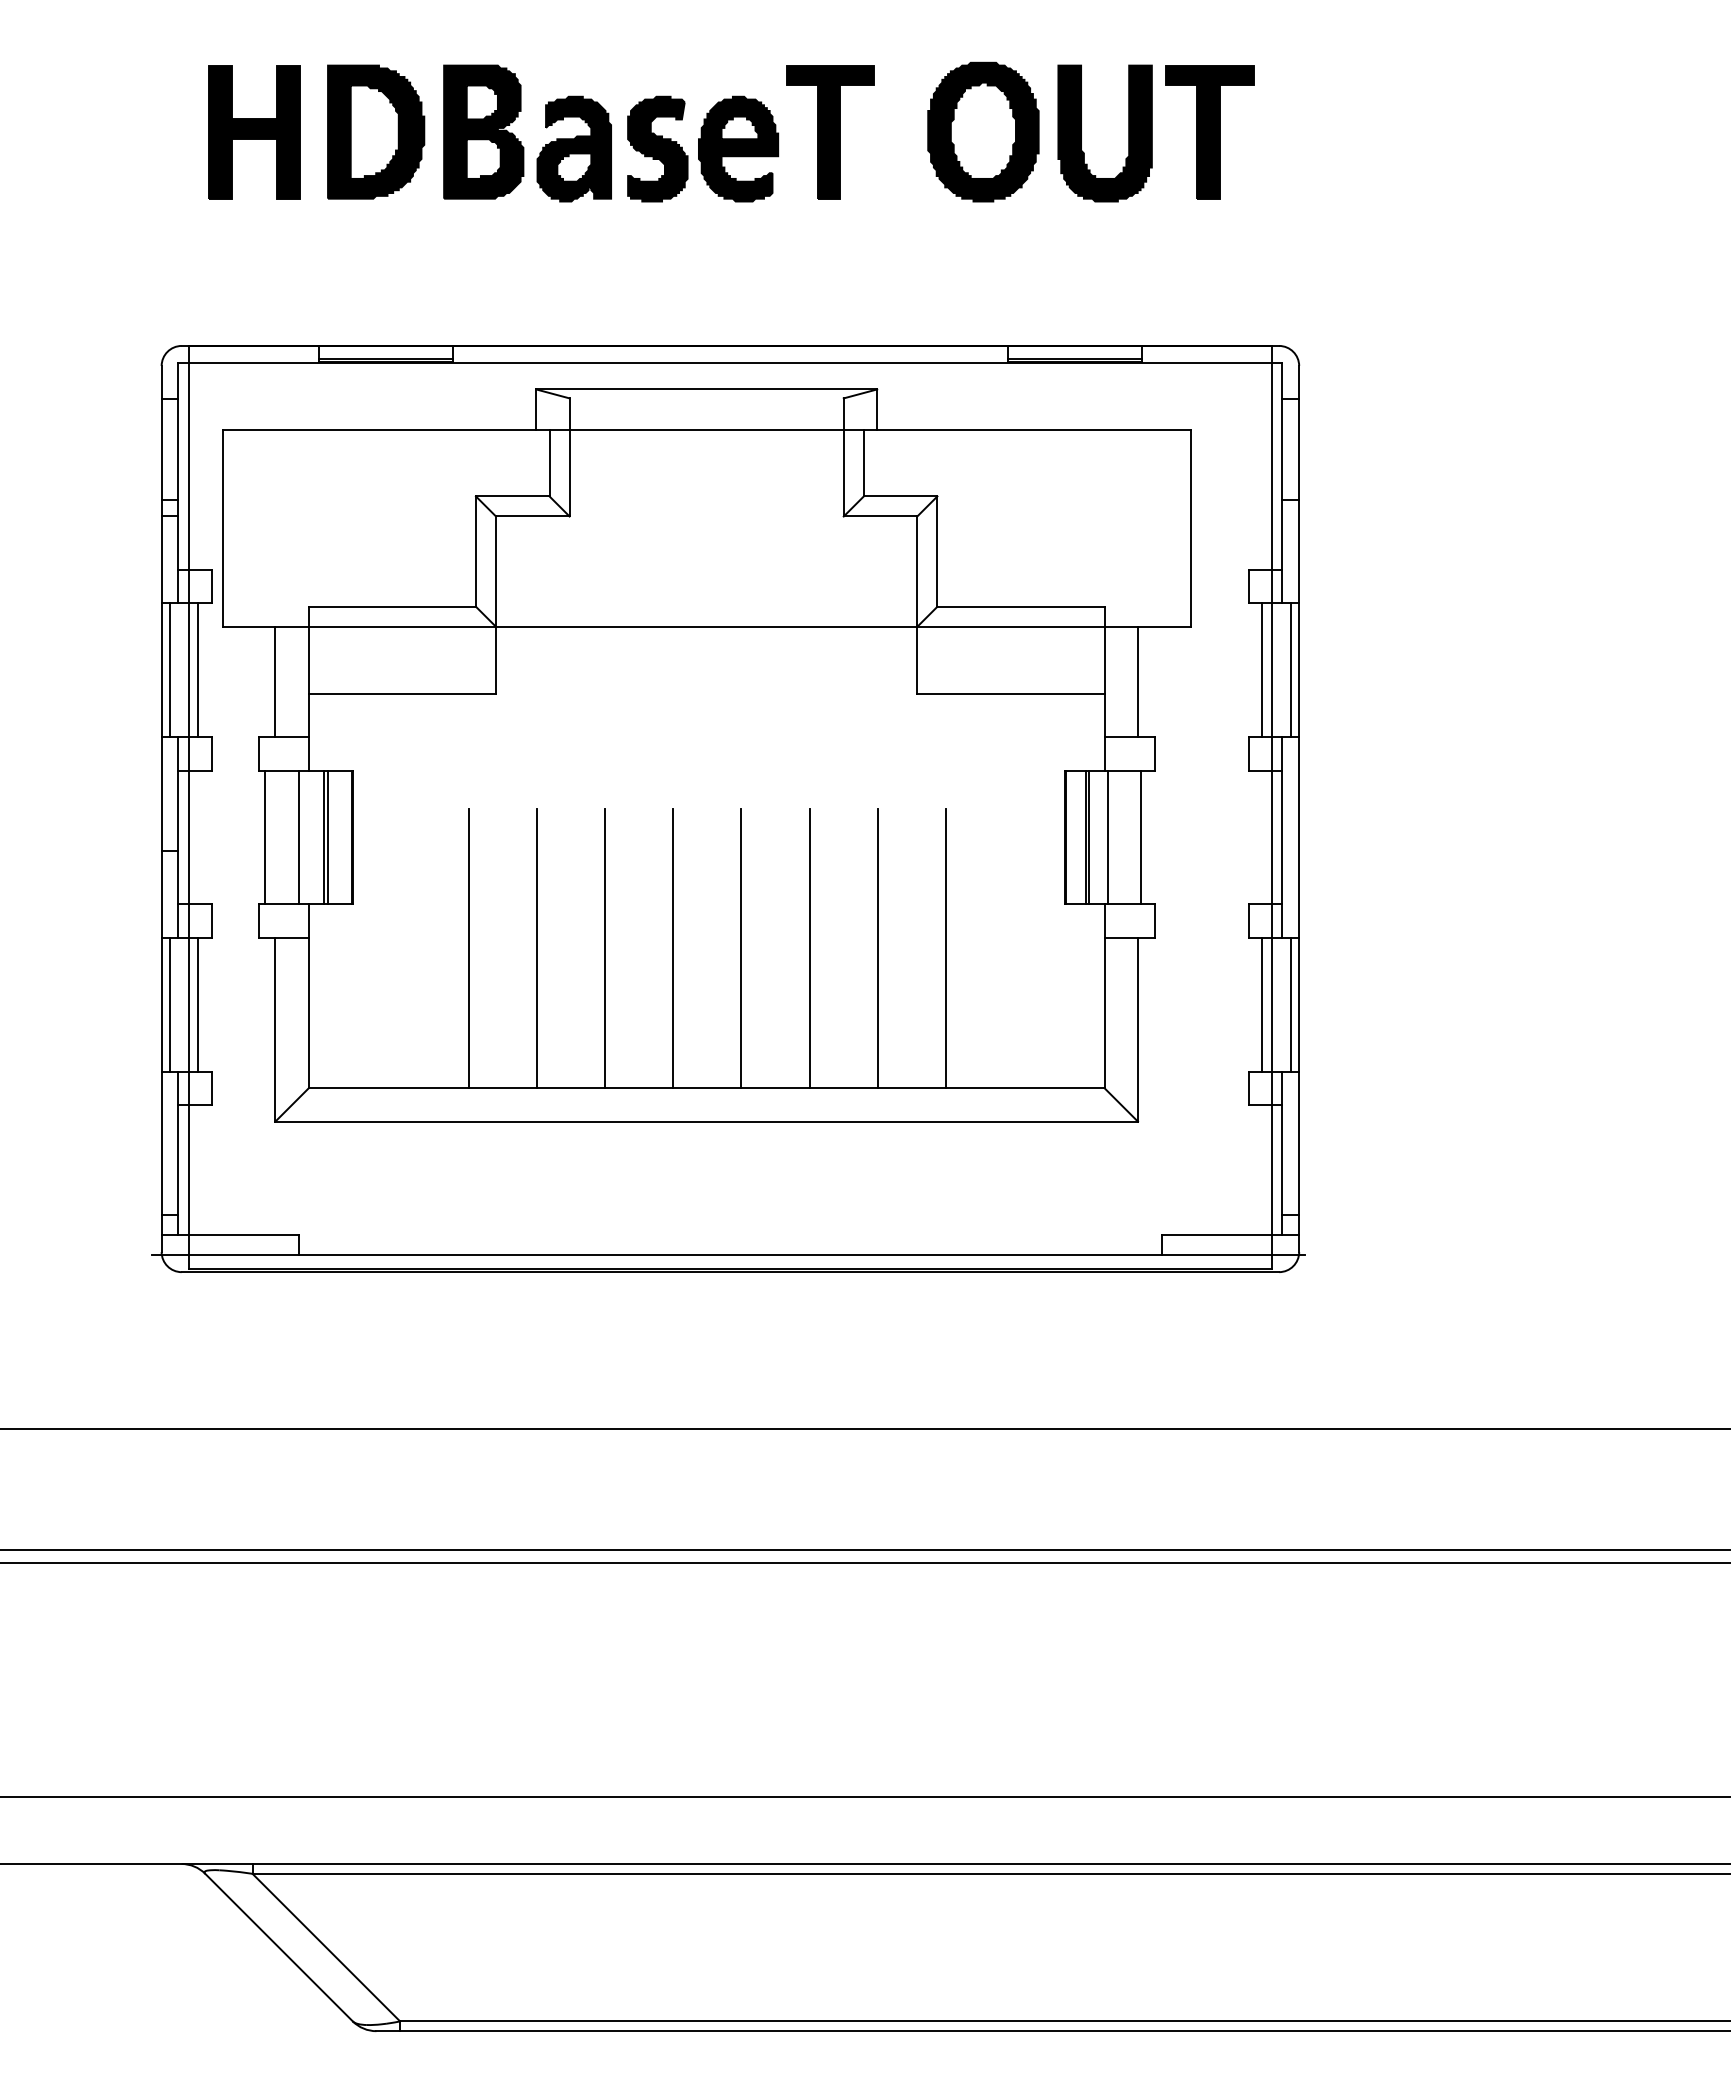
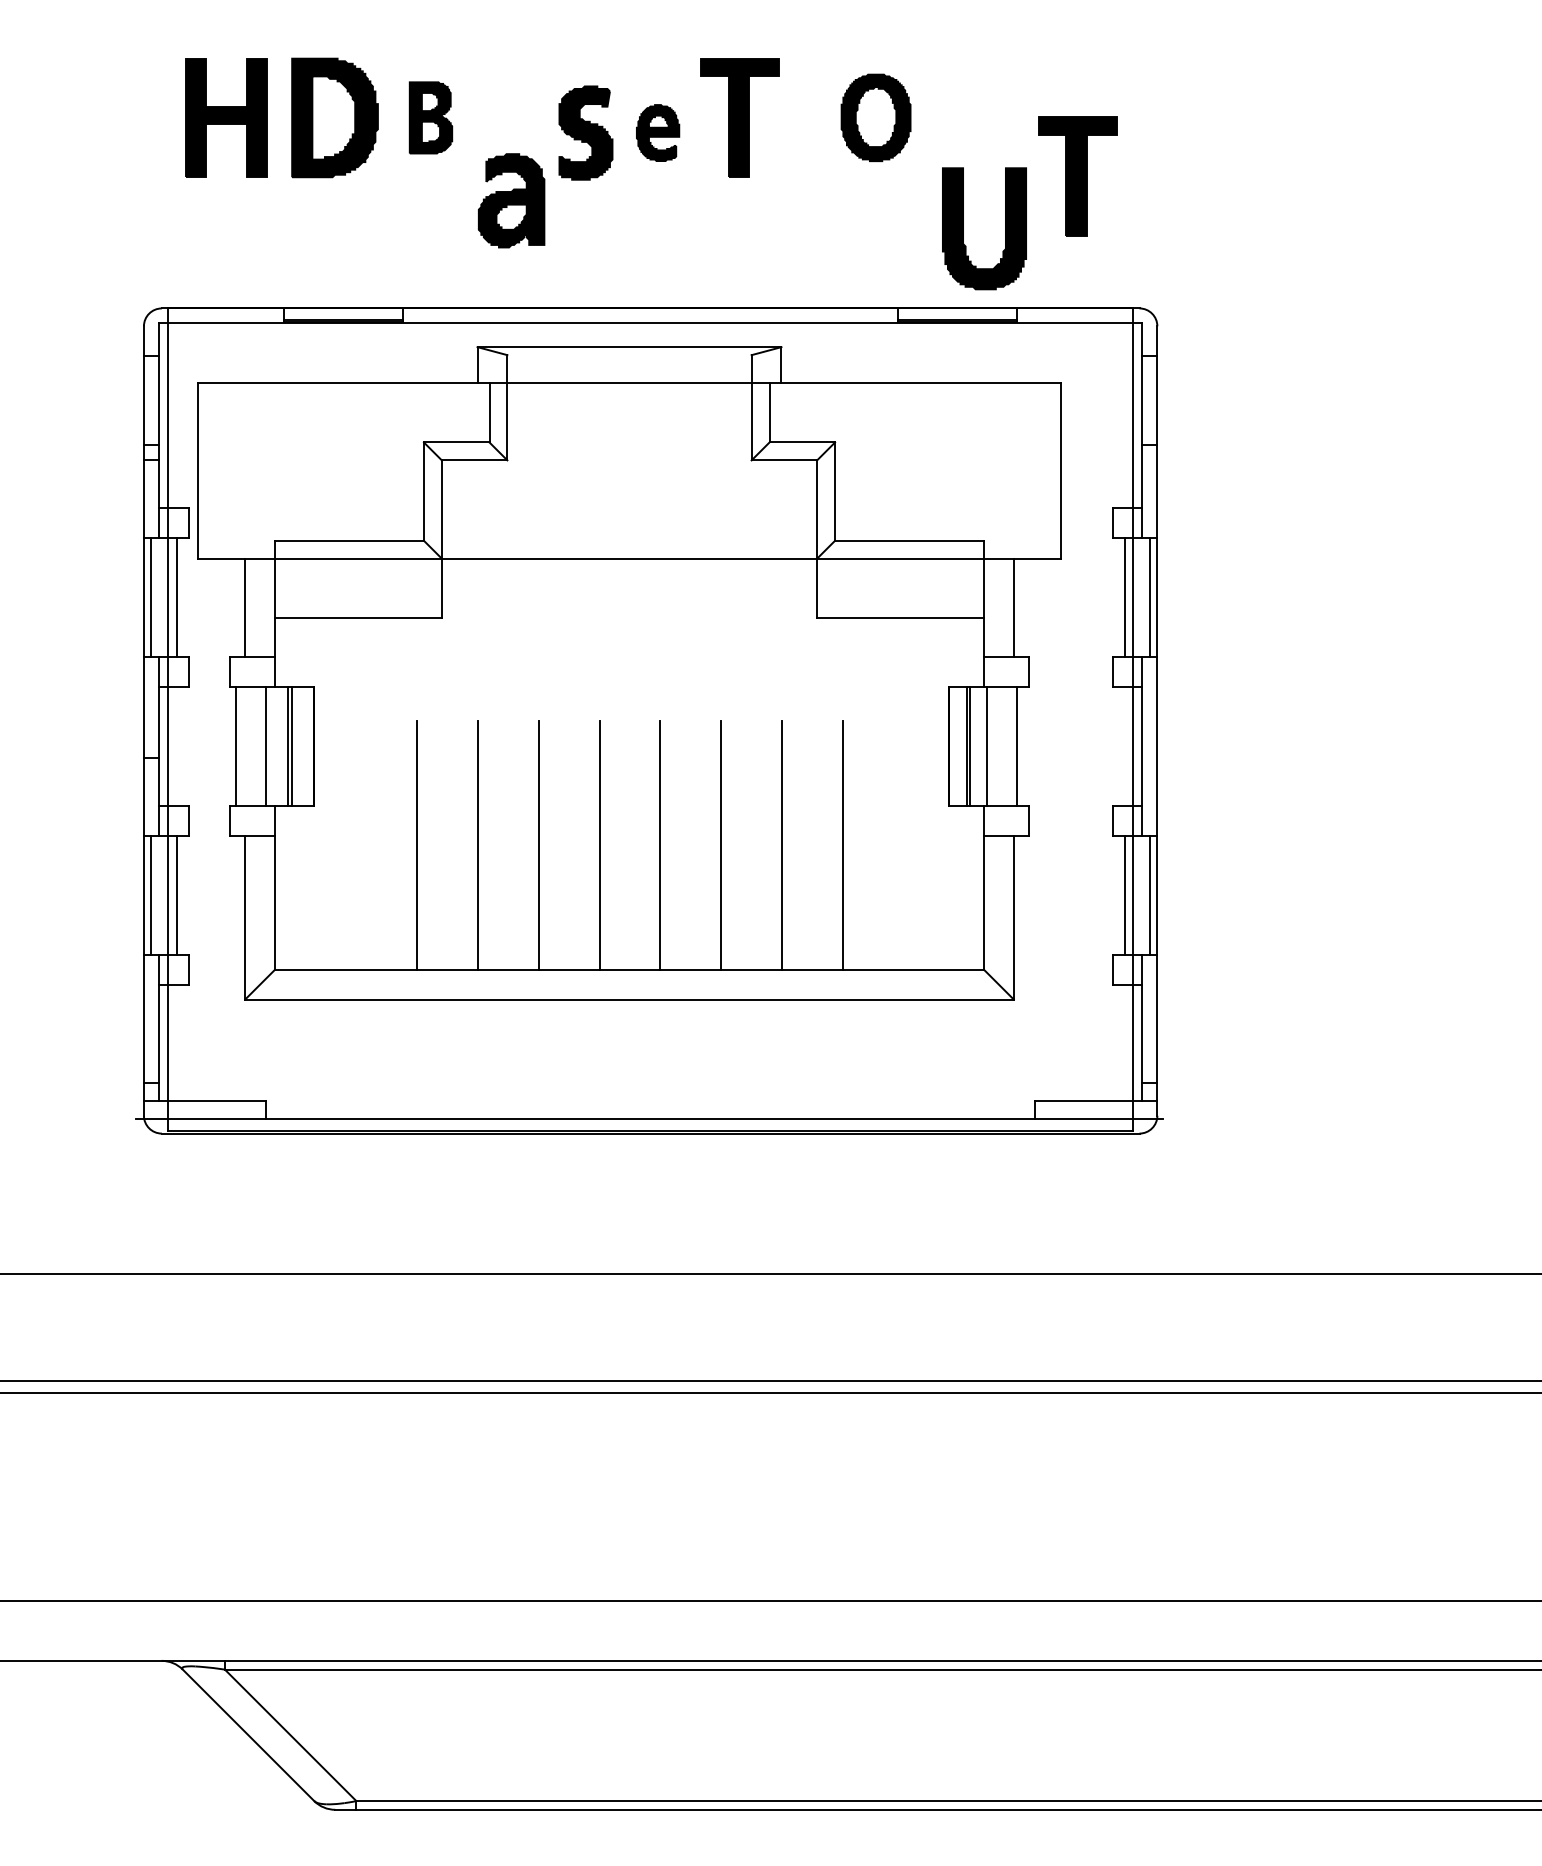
part: (483, 131) -> (430, 117), size x0.6
part: (983, 131) -> (876, 117), size x0.7
part: (1209, 132) -> (1077, 177), moved
part: (1081, 133) -> (963, 228), moved
part: (573, 148) -> (510, 200), moved
part: (738, 148) -> (657, 132), size x0.6

